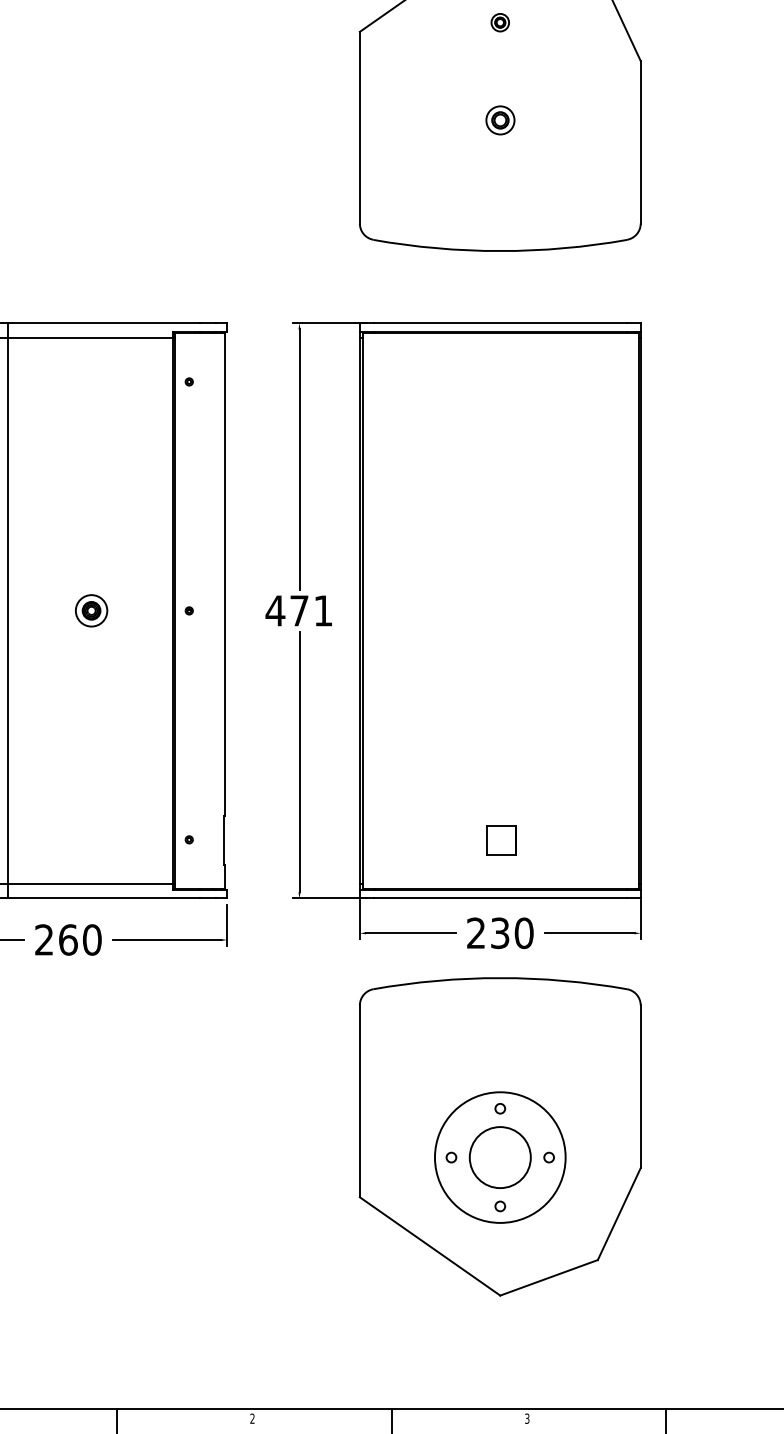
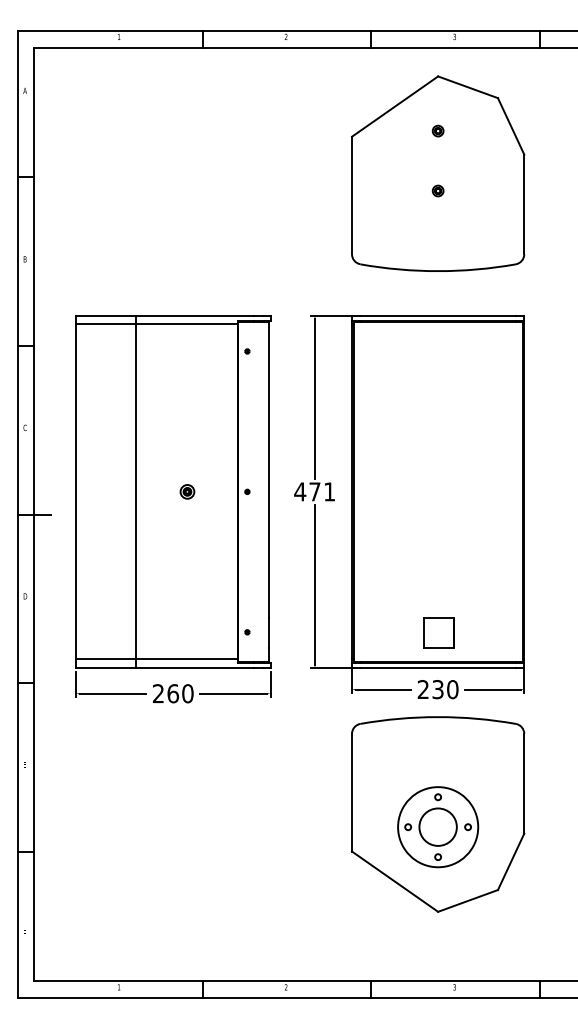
part: (499, 119) -> (437, 190), size x0.62
part: (91, 610) -> (187, 491), size x0.71
part: (500, 840) -> (438, 632), size x1.67

